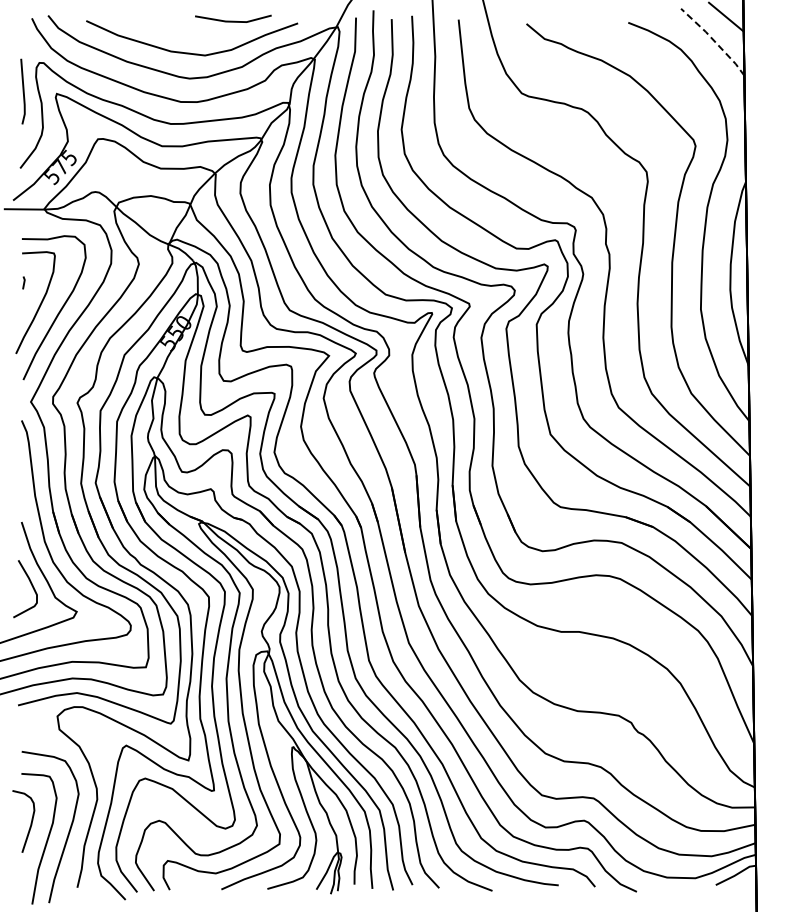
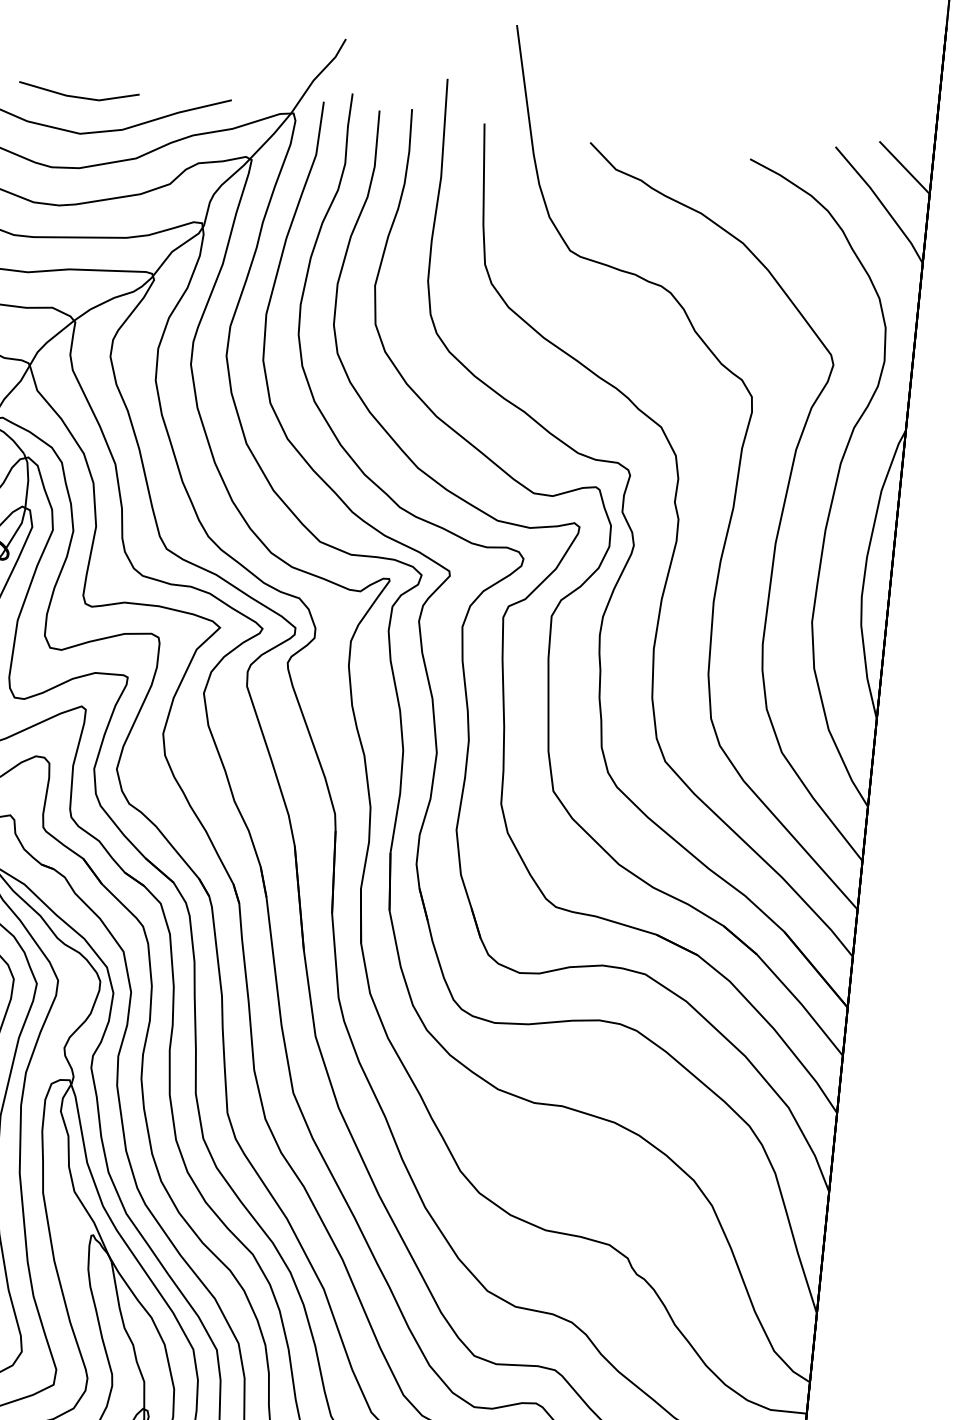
line: (233, 20) -> (78, 95), moved
line: (713, 40) -> (880, 202), dashed -> solid

